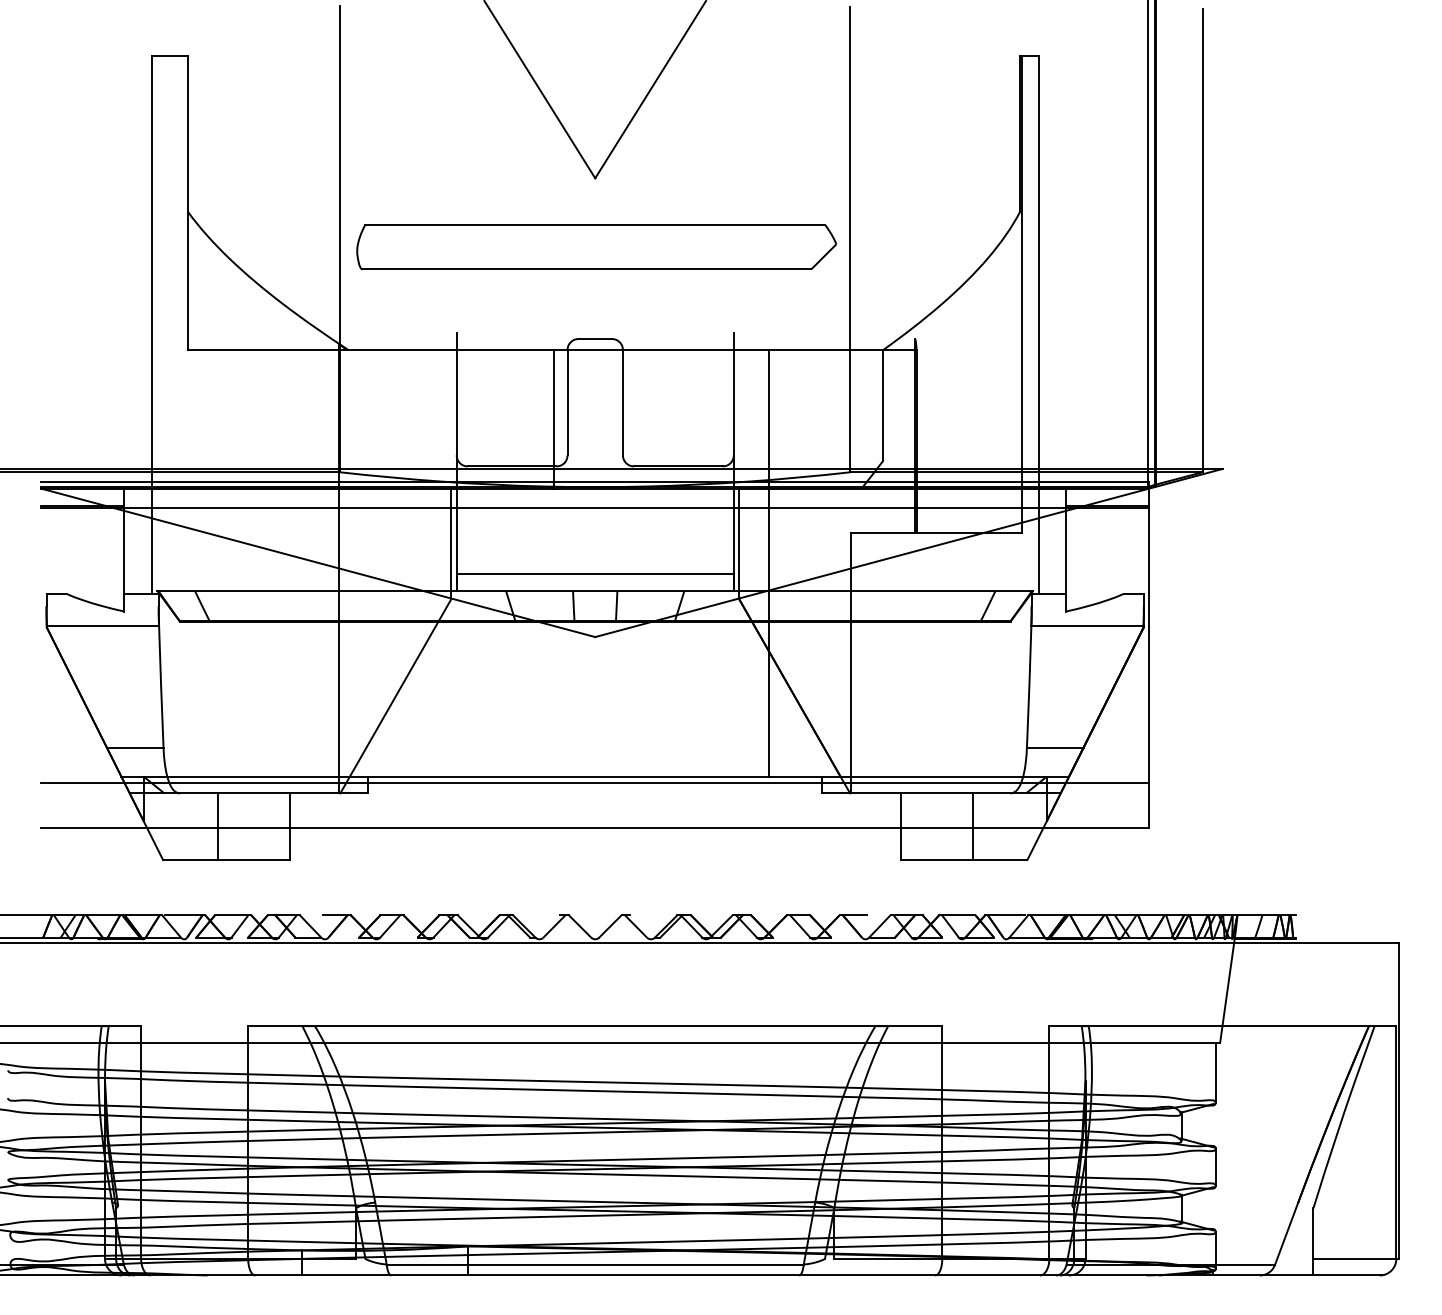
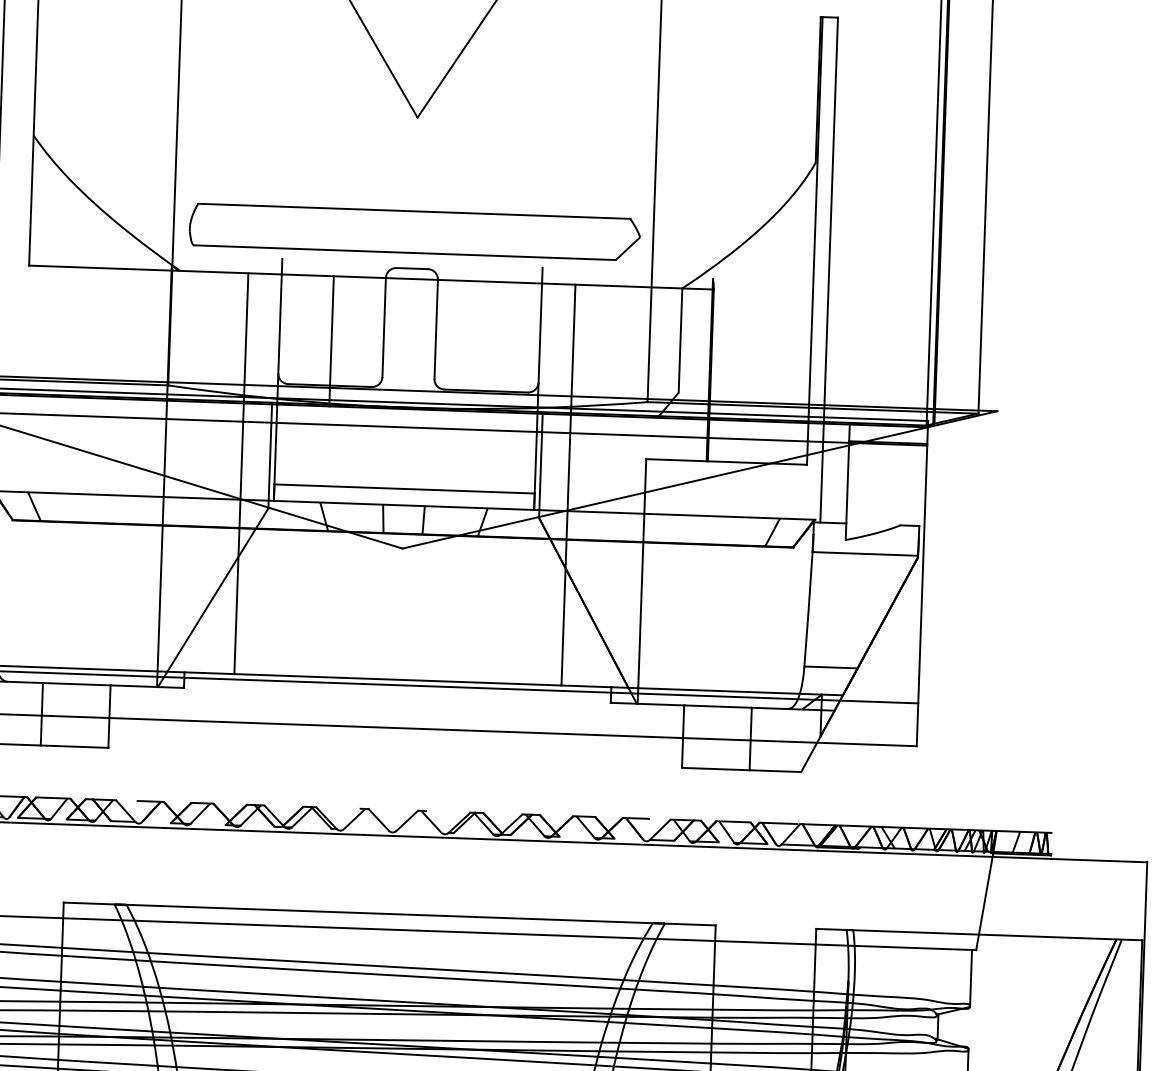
part: (596, 247) -> (414, 232), moved
line: (554, 419) -> (331, 341), moved
line: (421, 563) -> (241, 473), added

